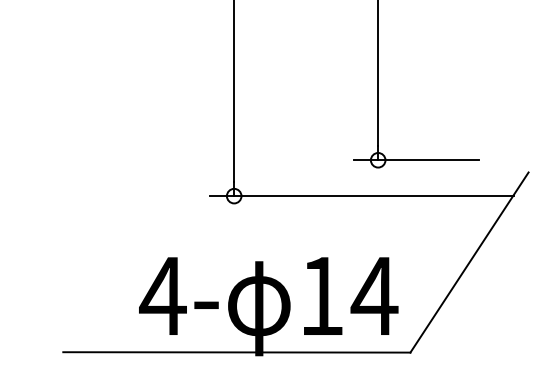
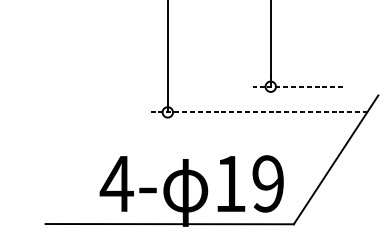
line: (416, 160) -> (298, 86), solid -> dashed
line: (361, 196) -> (258, 112), solid -> dashed
text: (374, 296) -> (268, 184), 14 -> 19

